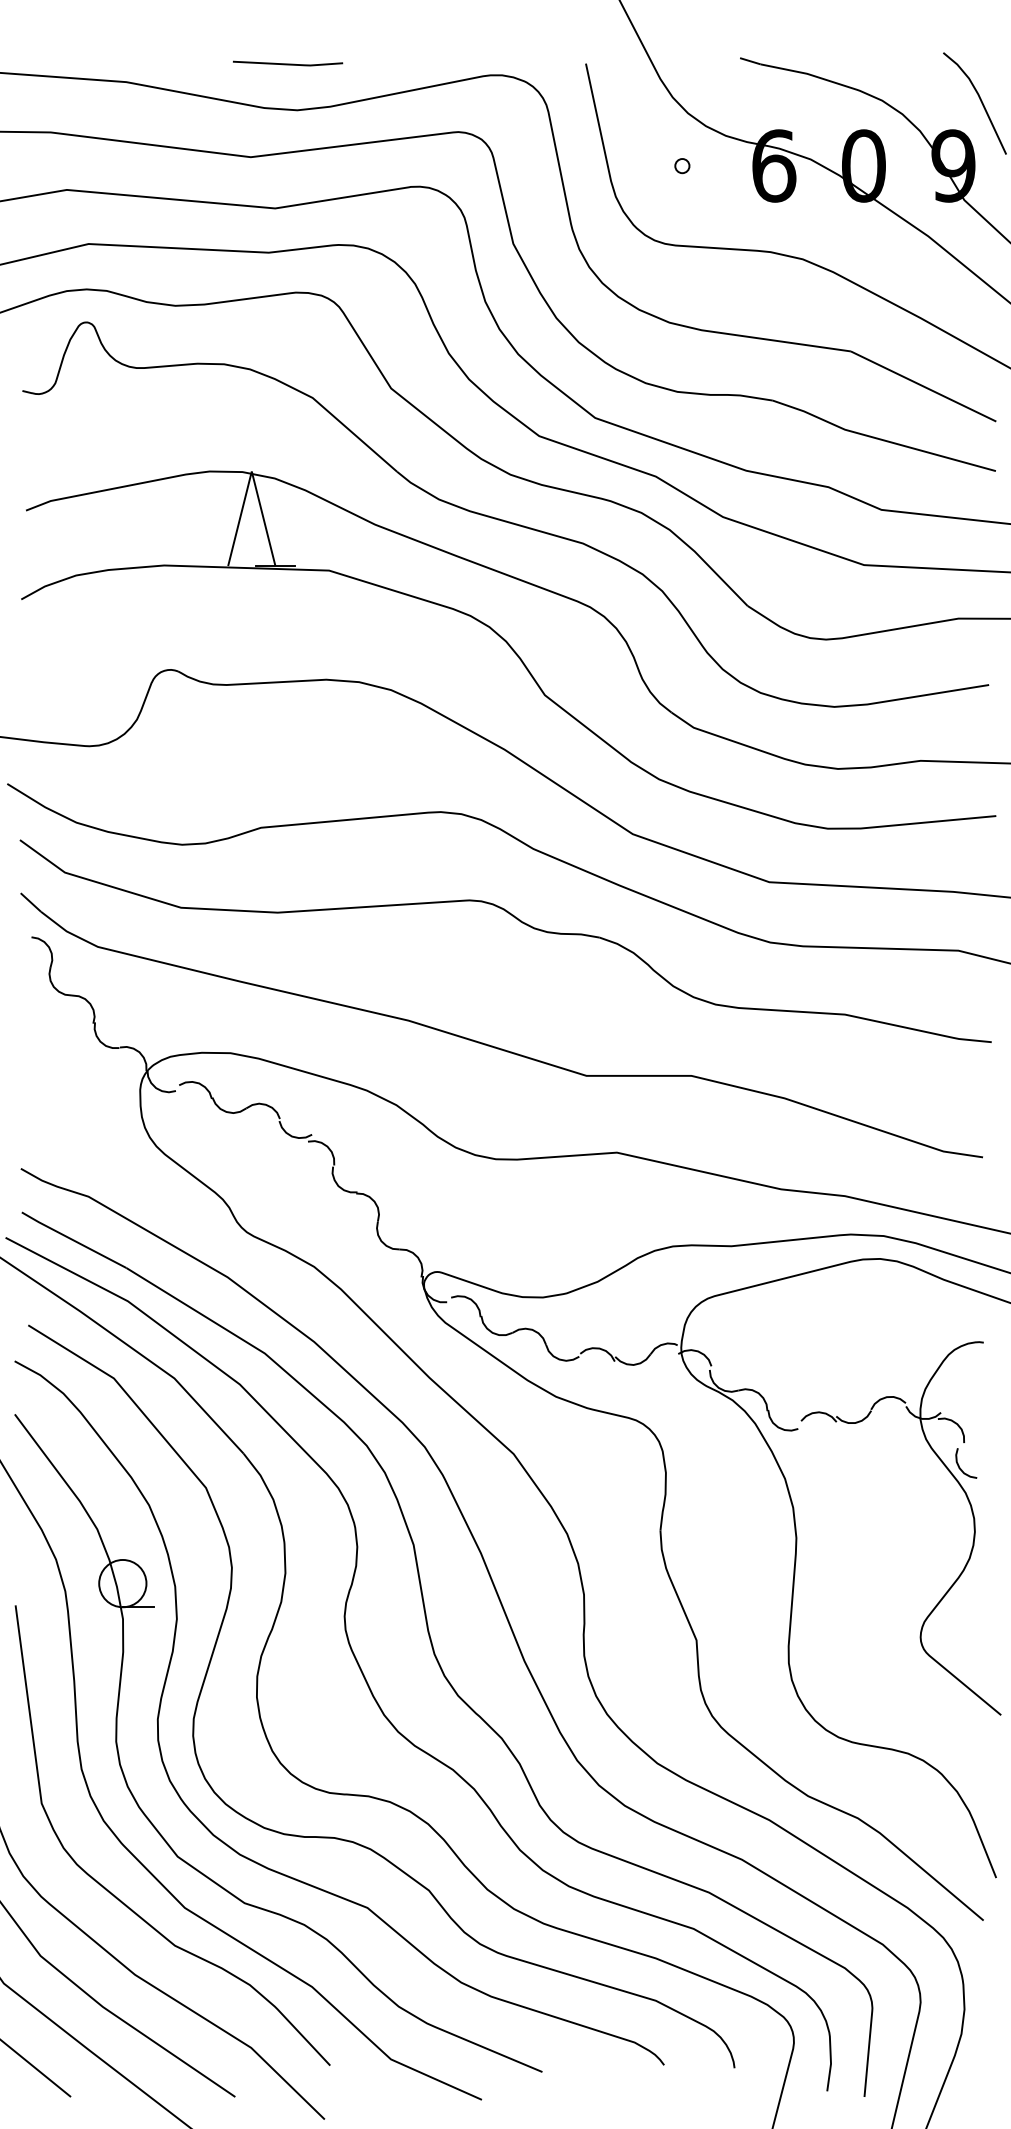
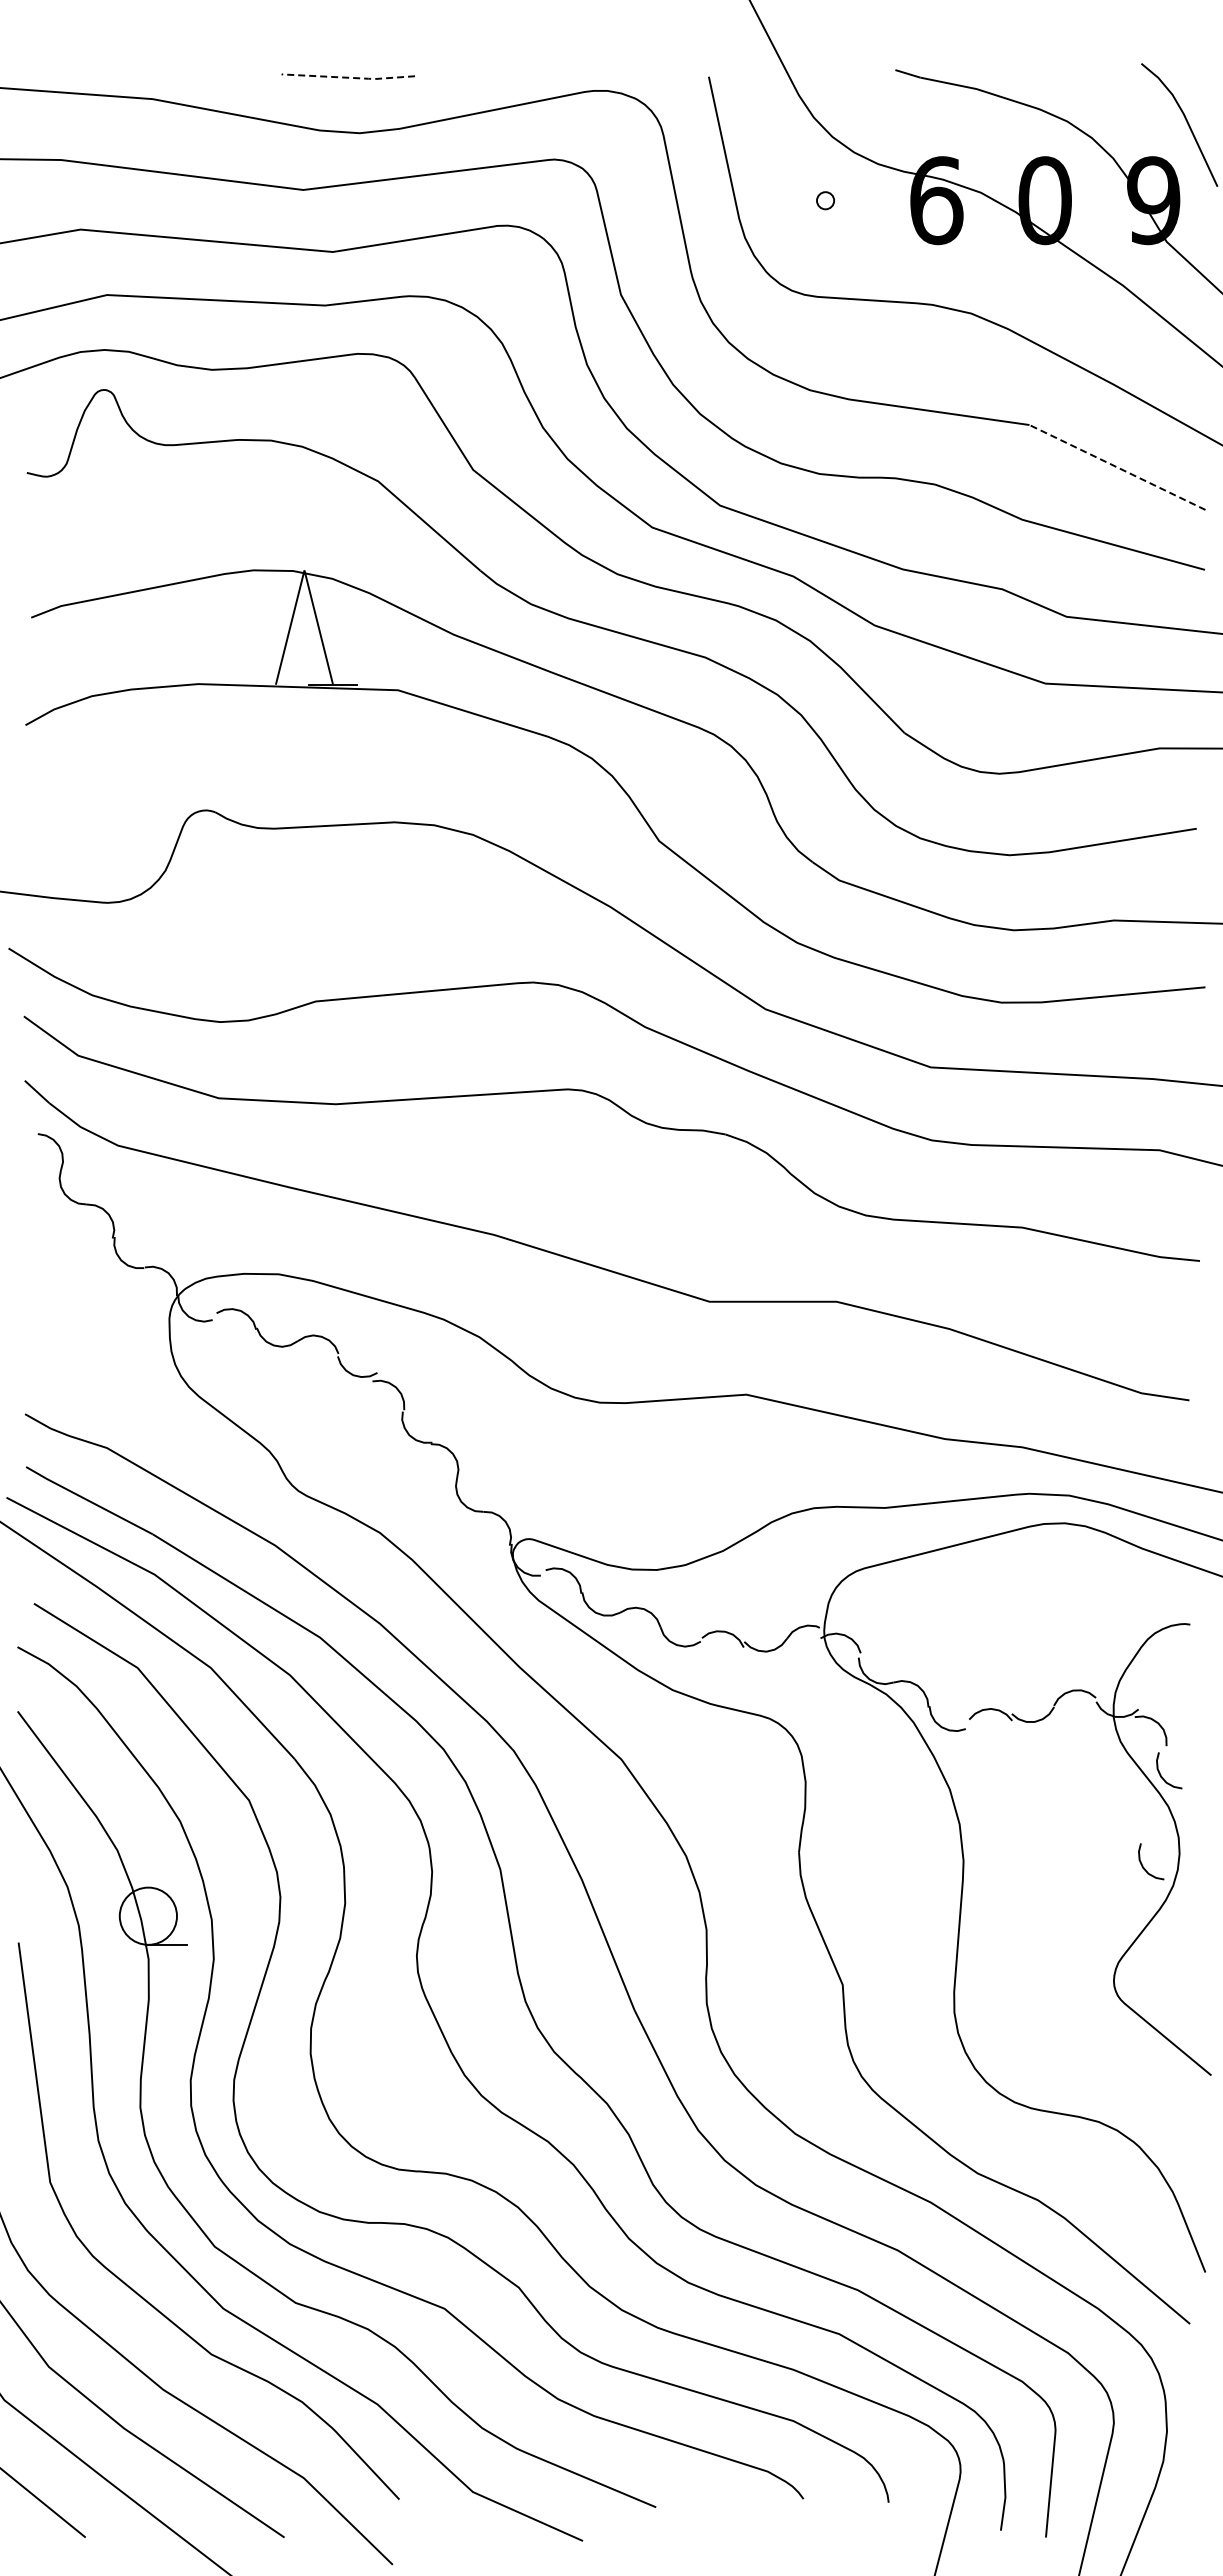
line: (288, 64) -> (348, 77), solid -> dashed
line: (923, 386) -> (1117, 467), solid -> dashed
curve: (945, 1541) -> (1143, 1865), added

